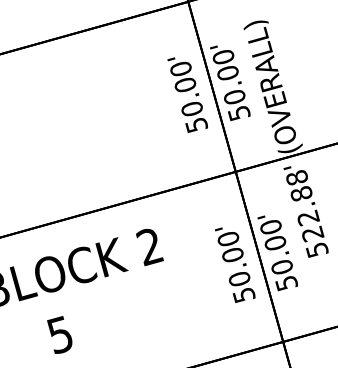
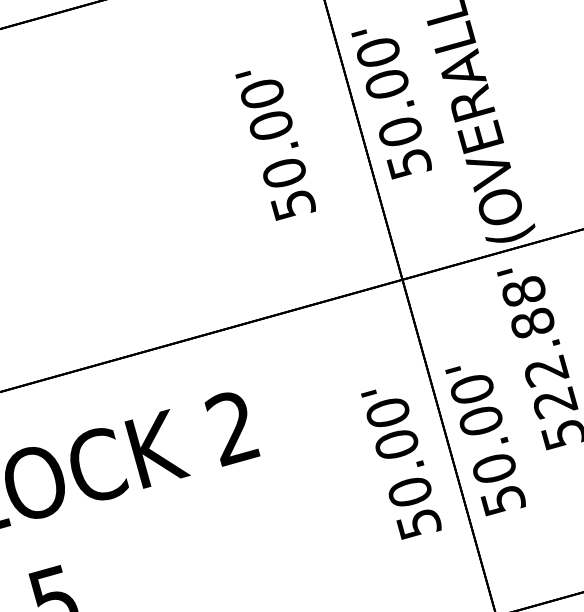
text: (187, 94) -> (275, 144), moved

